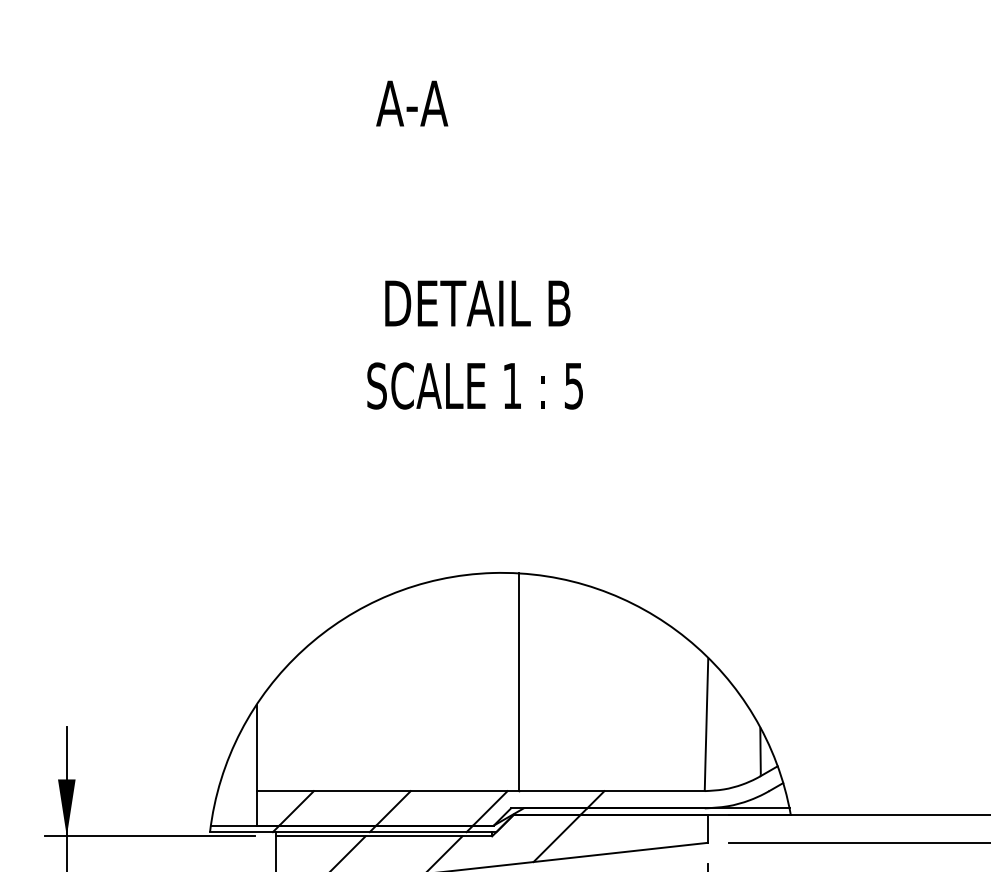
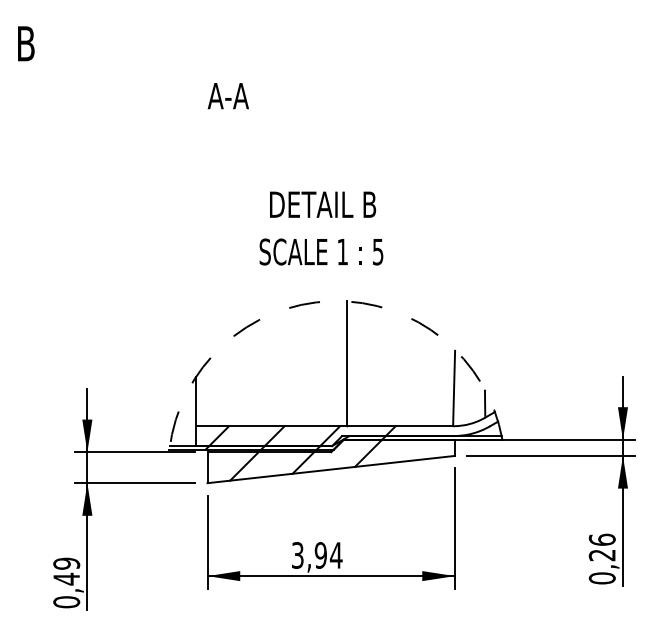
text: (410, 104) -> (227, 96), moved
text: (475, 344) -> (321, 228), moved
arc: (492, 573) -> (331, 301), solid -> dashed

